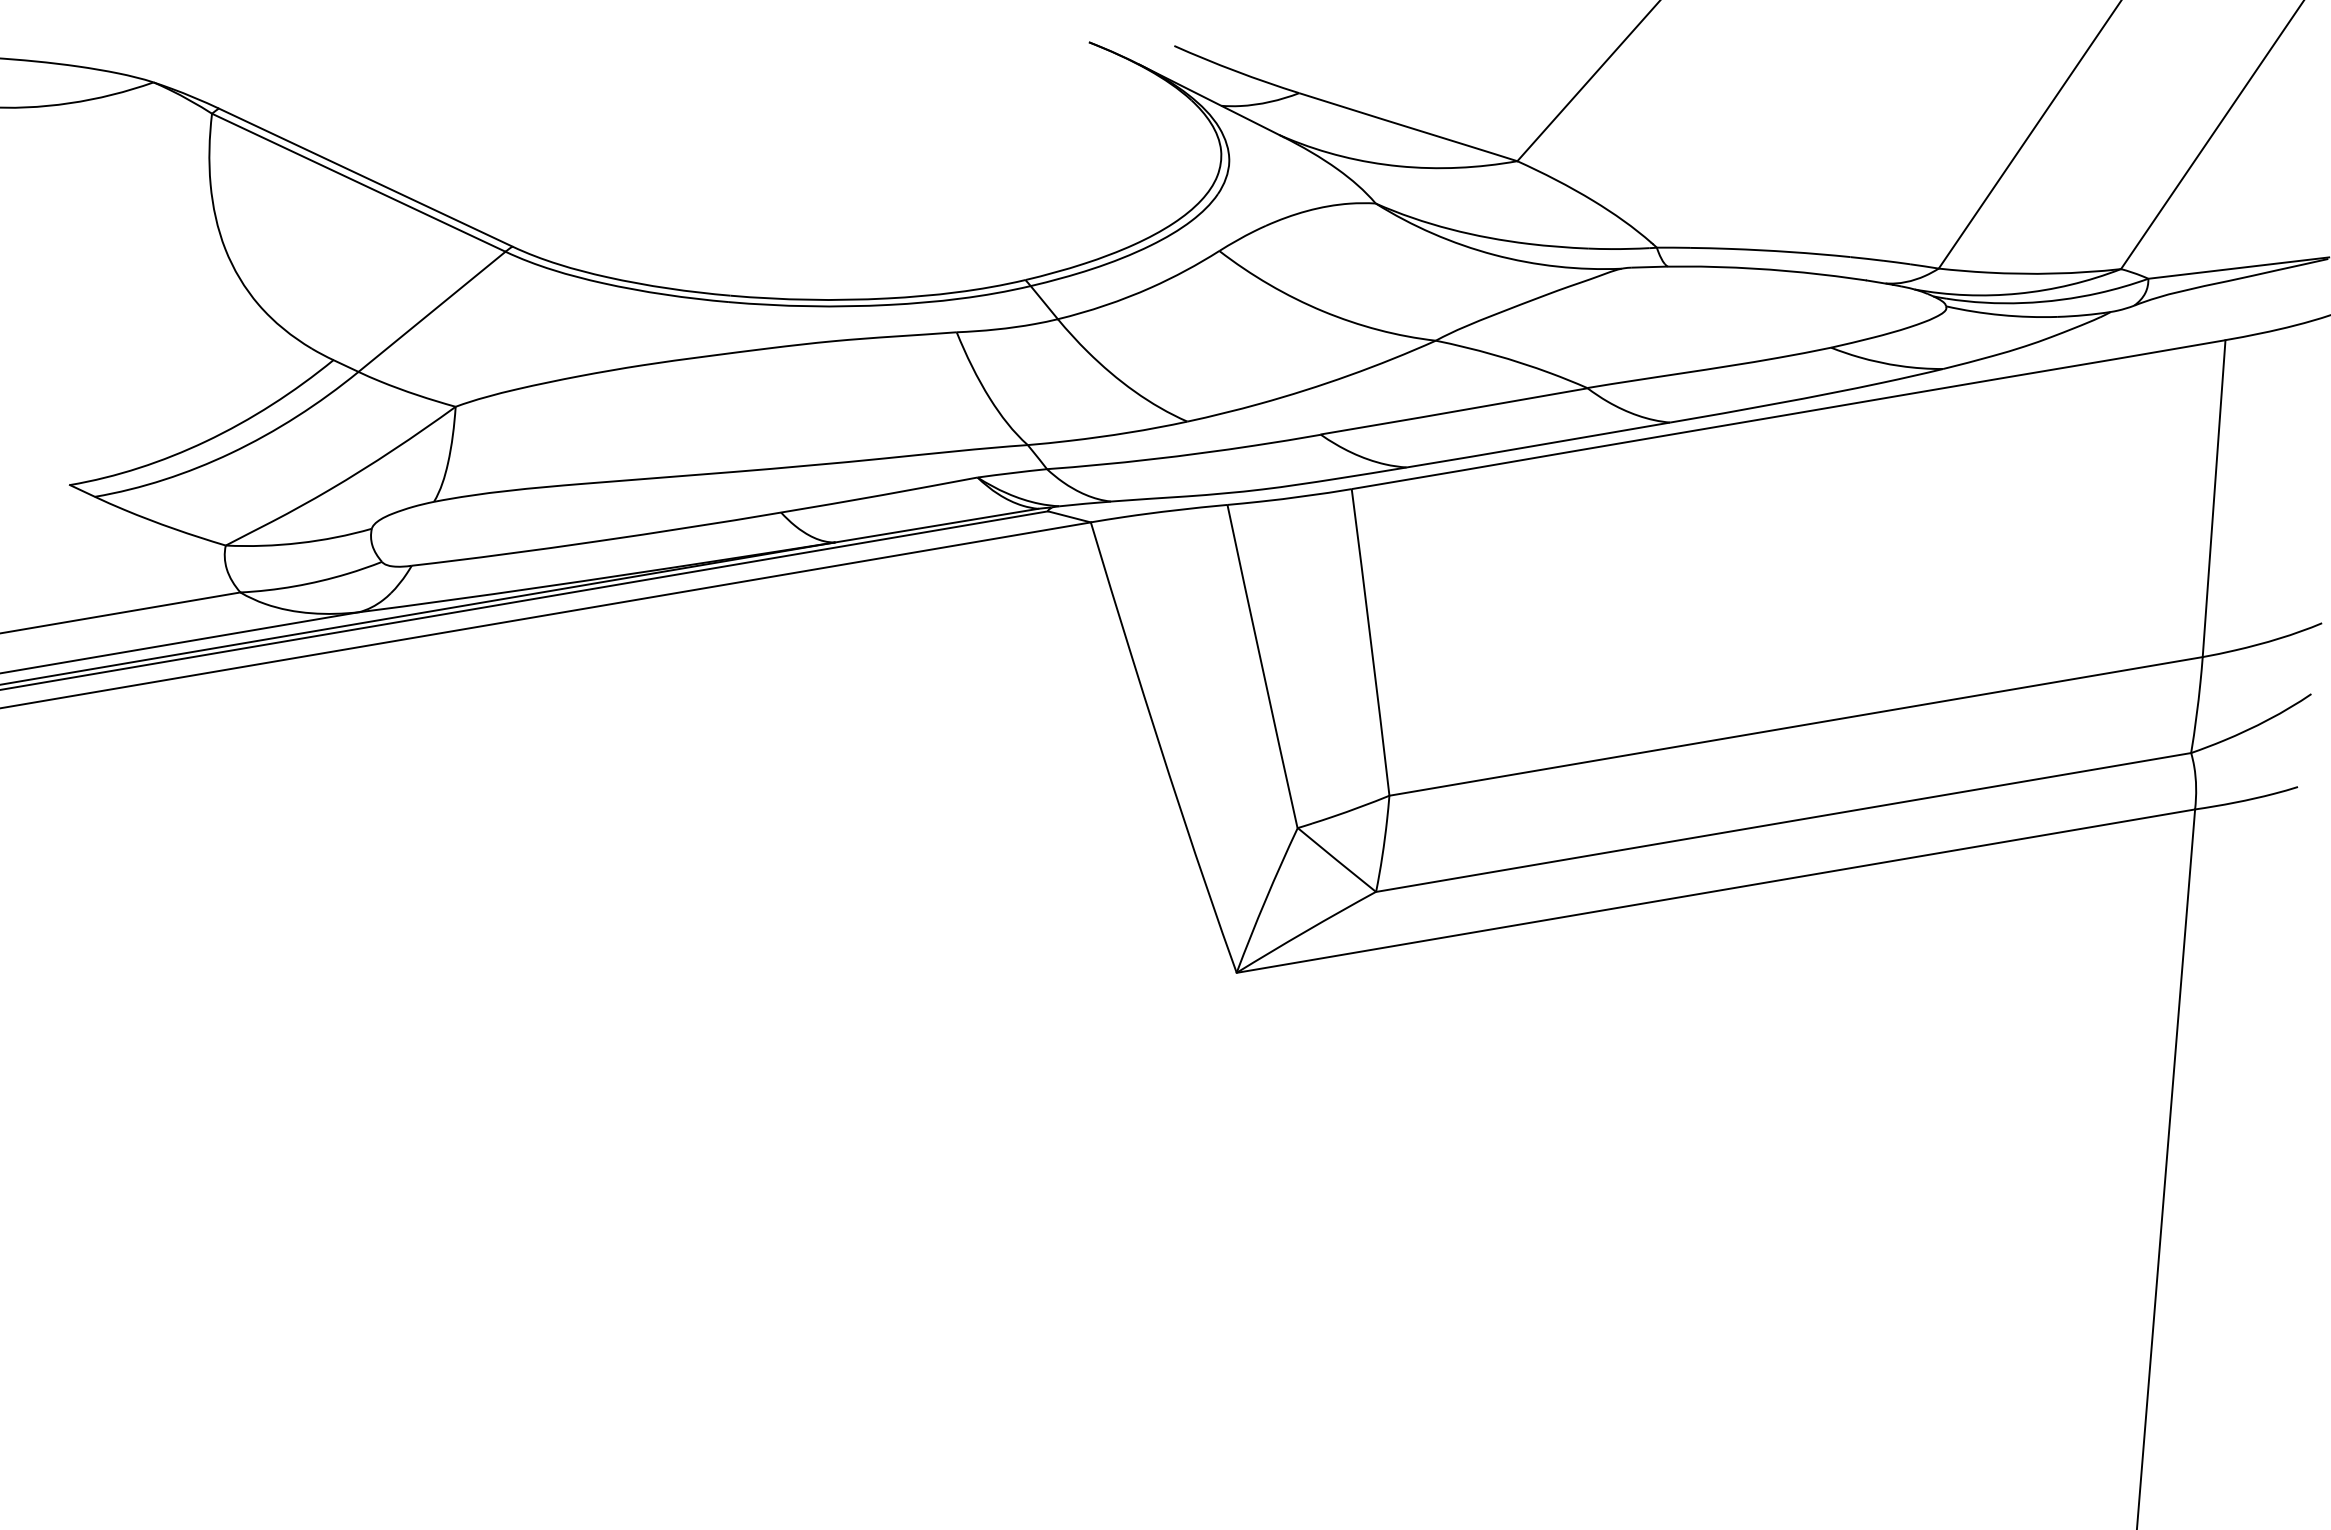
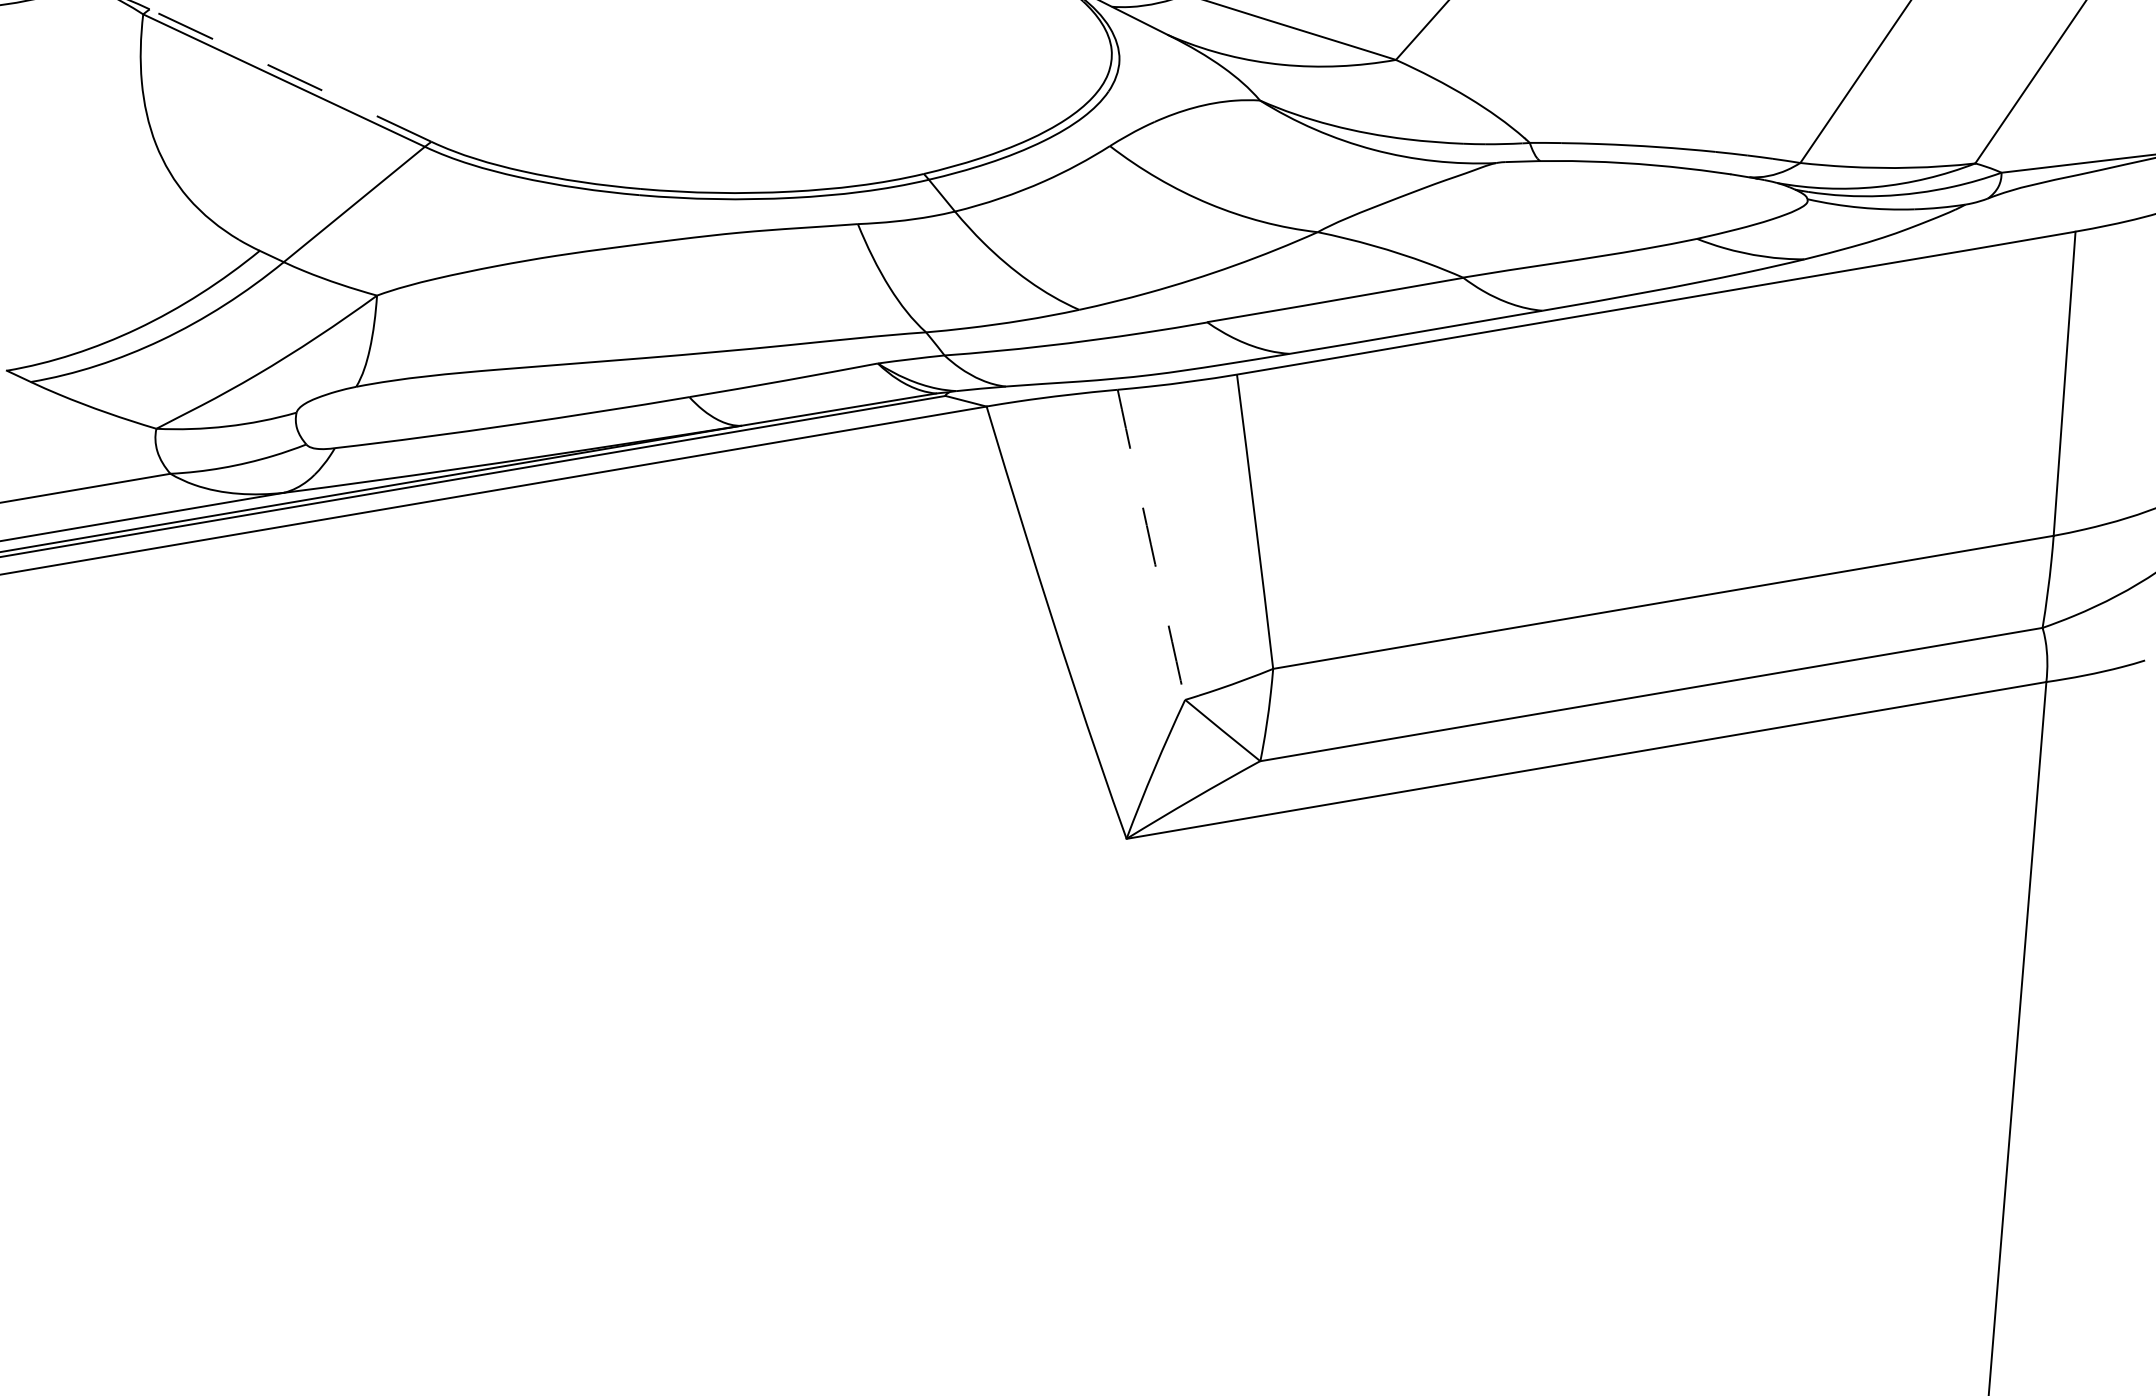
line: (365, 177) -> (290, 75), solid -> dashed
arc: (1262, 666) -> (1151, 544), solid -> dashed

